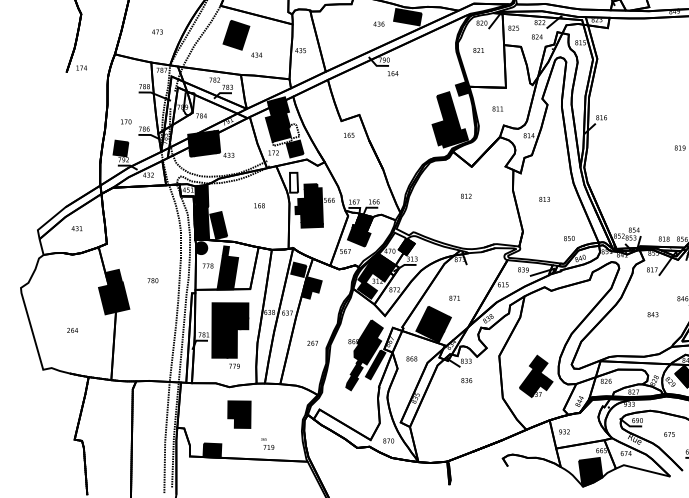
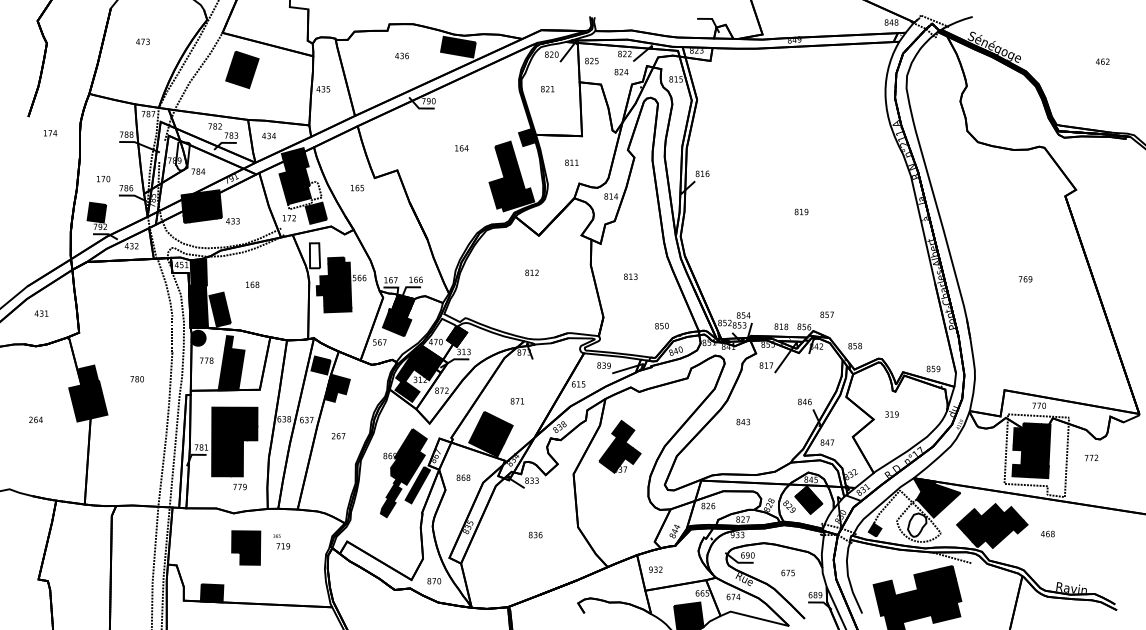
text: (378, 23) -> (401, 55), moved
text: (157, 31) -> (142, 41), moved
text: (256, 54) -> (268, 135), moved
text: (81, 68) -> (50, 133), moved
text: (392, 73) -> (461, 148), moved
text: (349, 135) -> (357, 188), moved
text: (259, 205) -> (252, 284), moved
text: (653, 314) -> (743, 421), moved
text: (72, 330) -> (35, 419), moved
text: (312, 343) -> (338, 436), moved
part: (535, 376) -> (619, 446), moved
text: (466, 380) -> (535, 534), moved
text: (267, 443) -> (281, 541), moved

